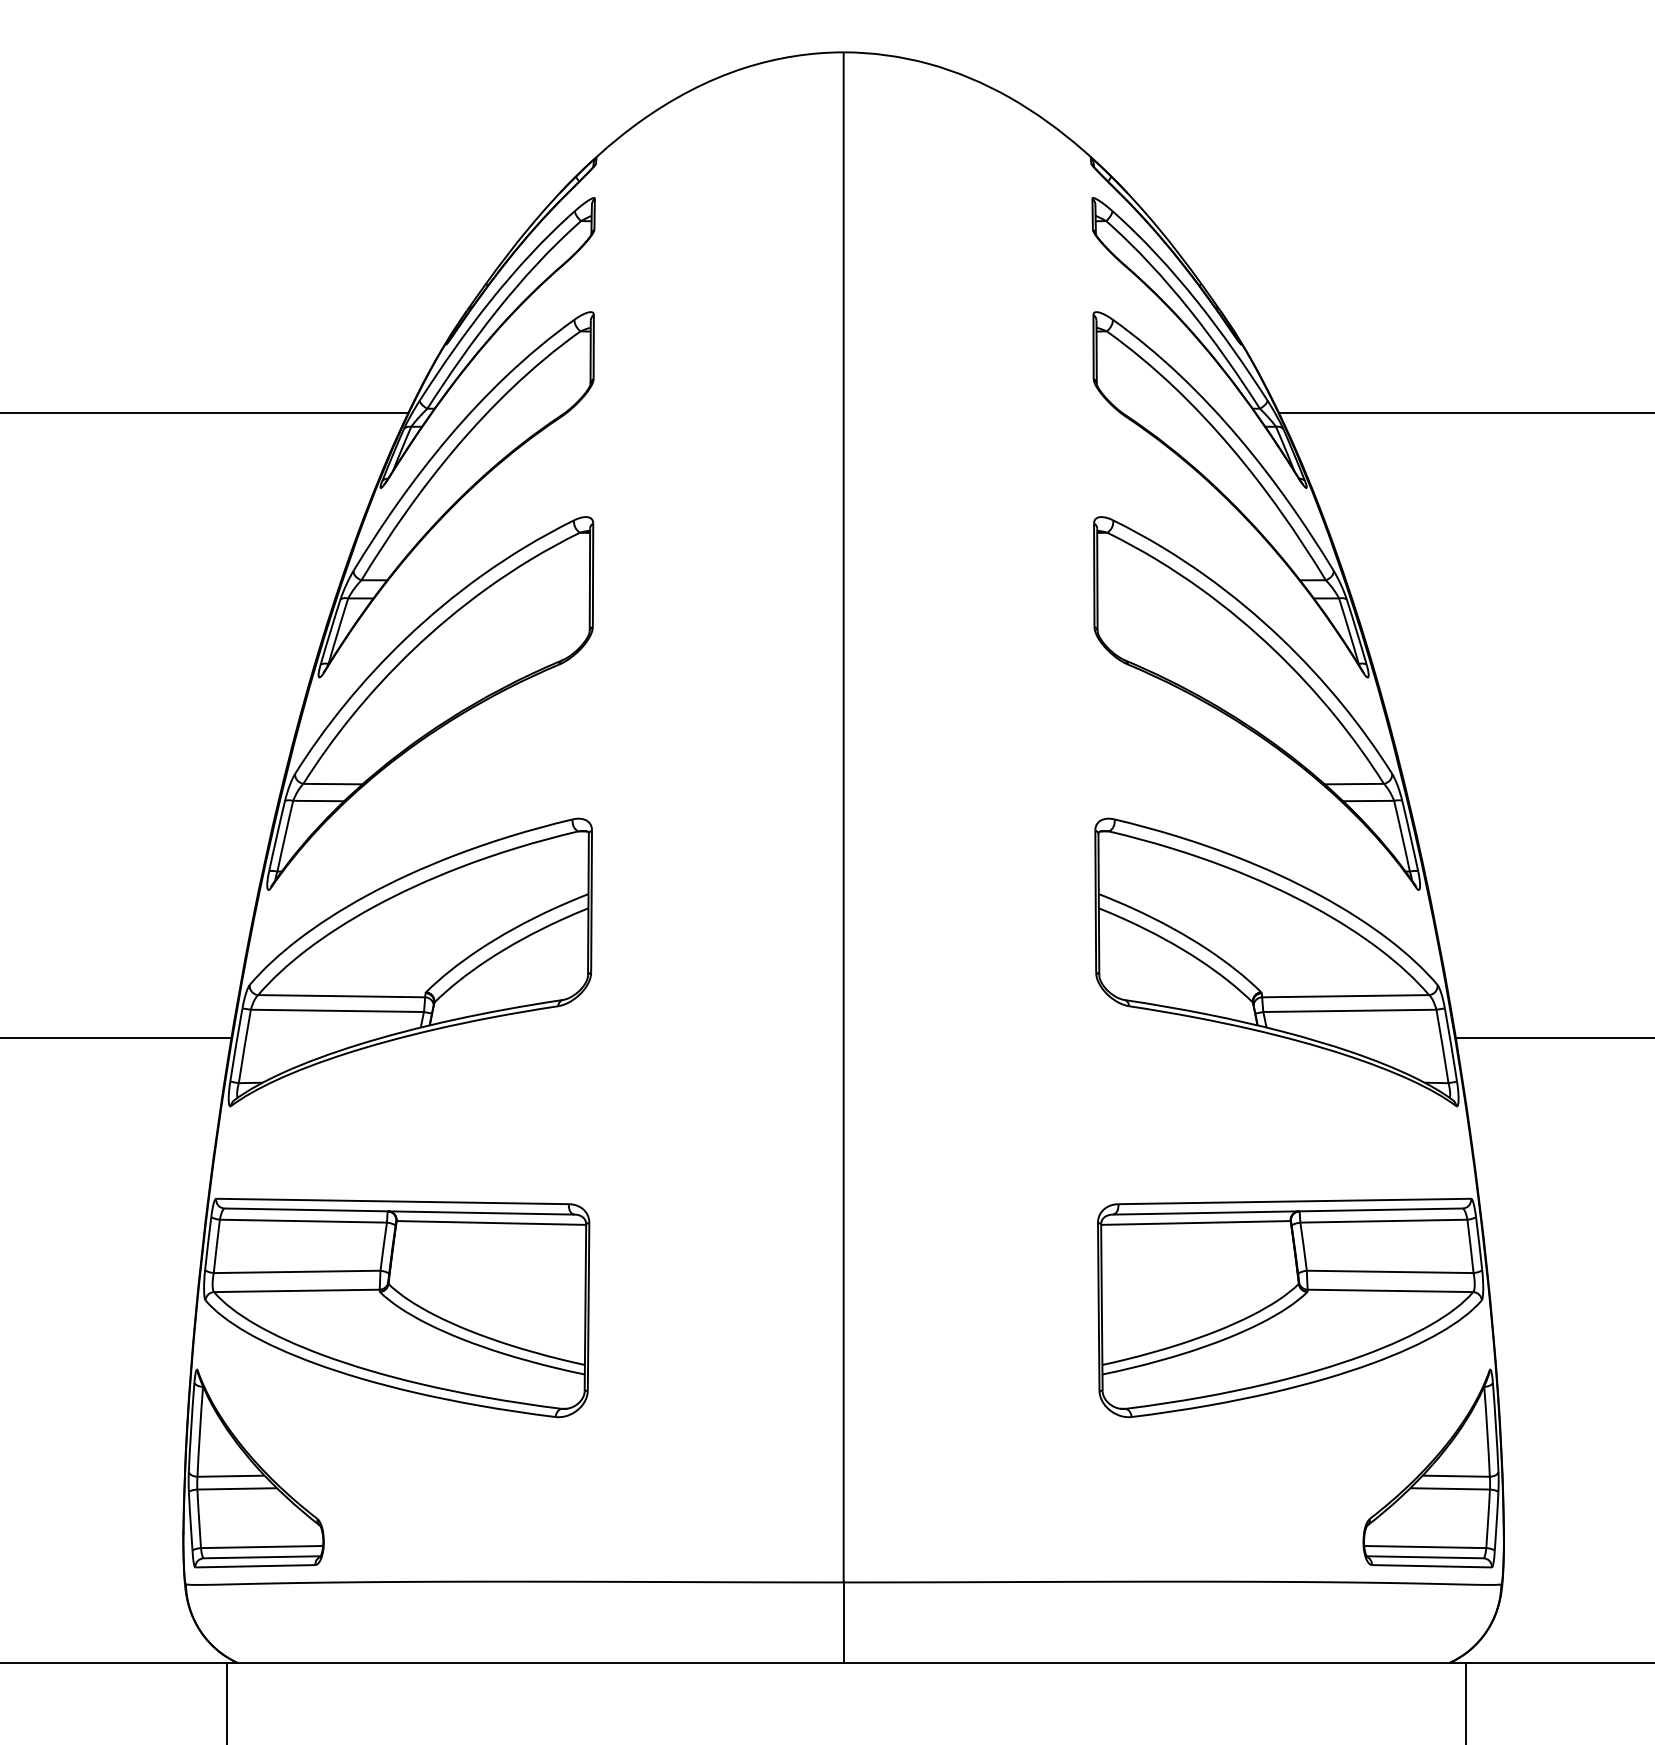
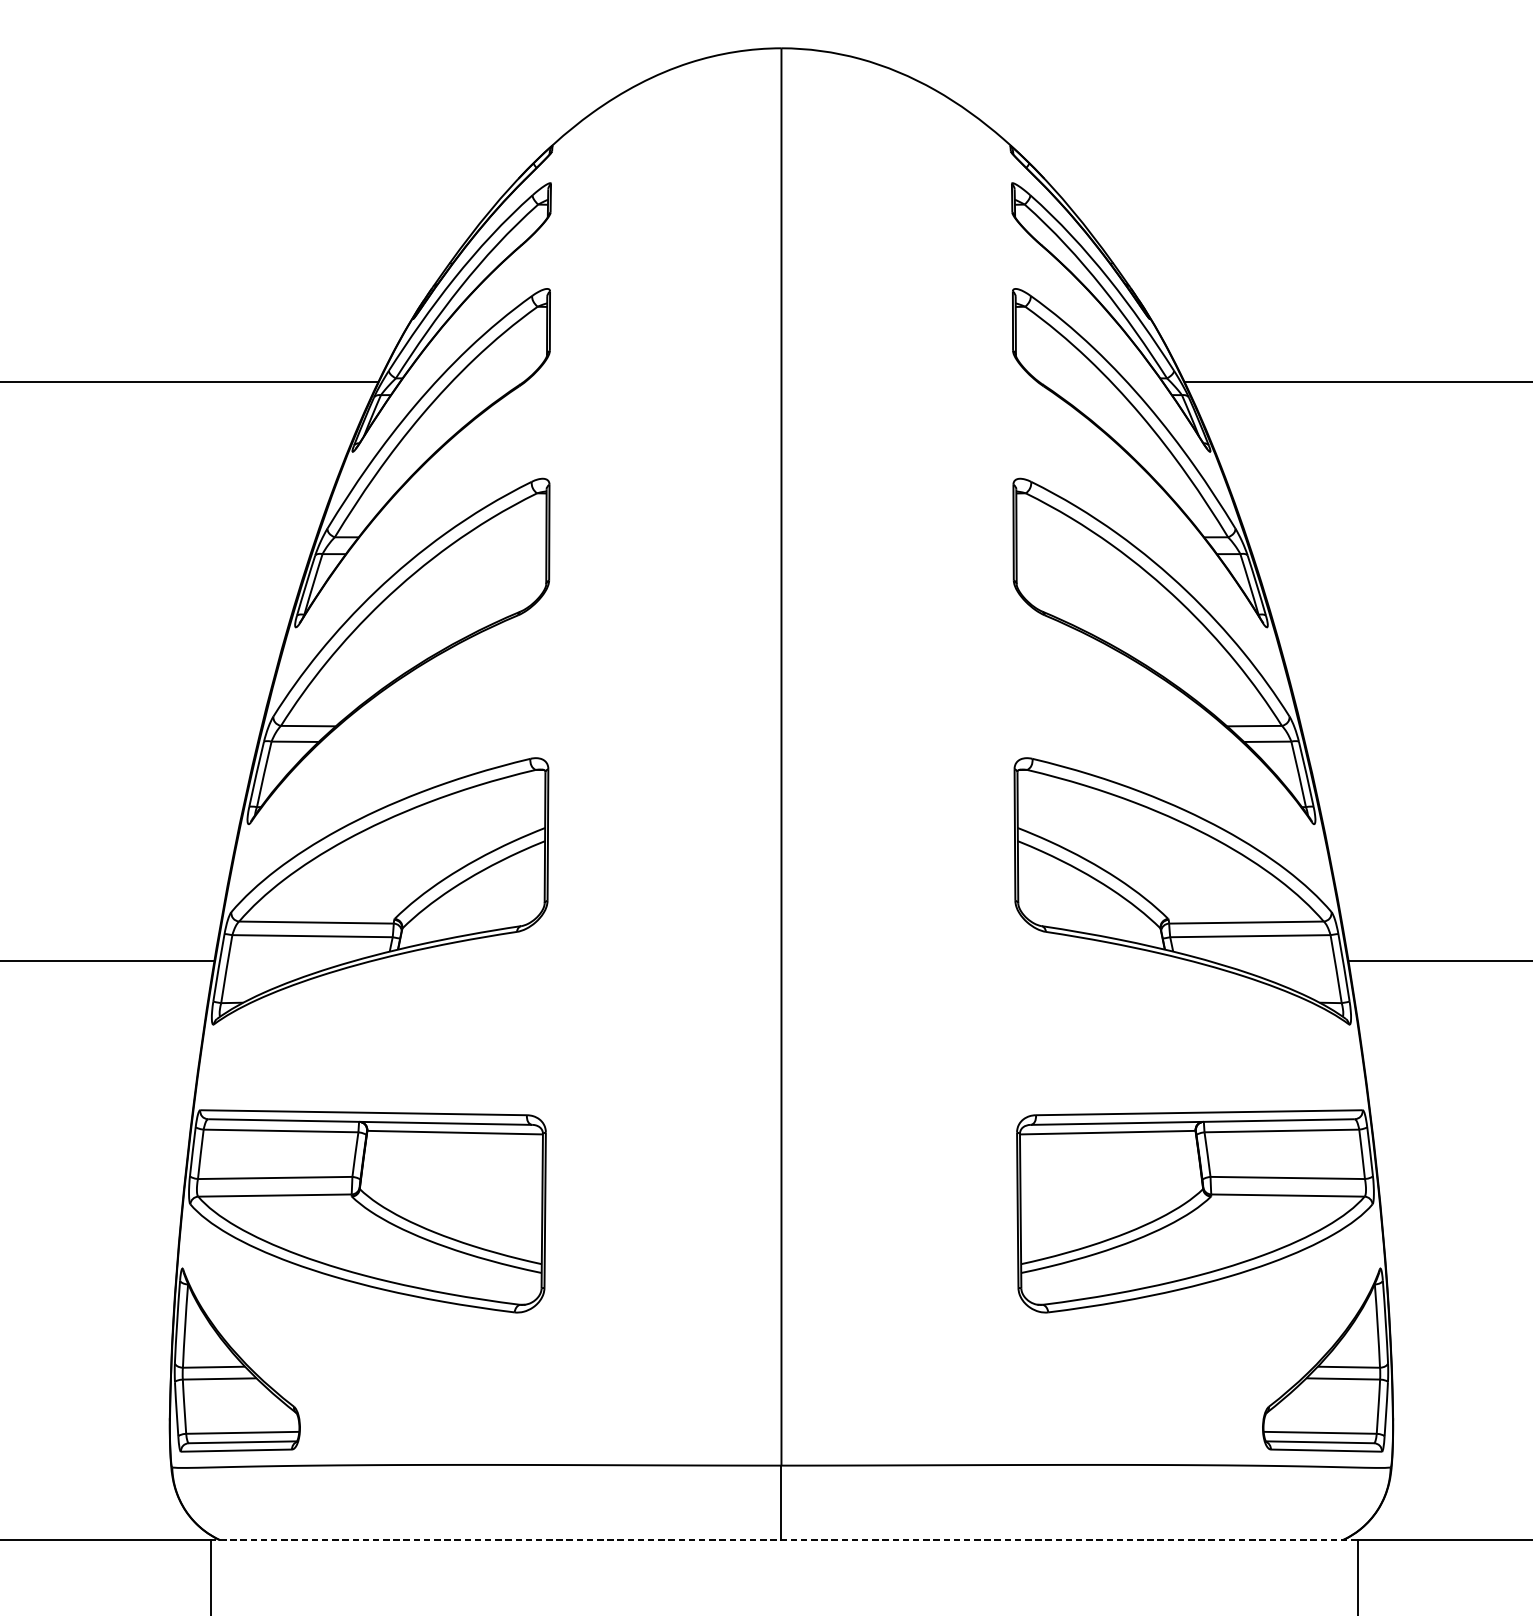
line: (845, 1662) -> (783, 1539), solid -> dashed

